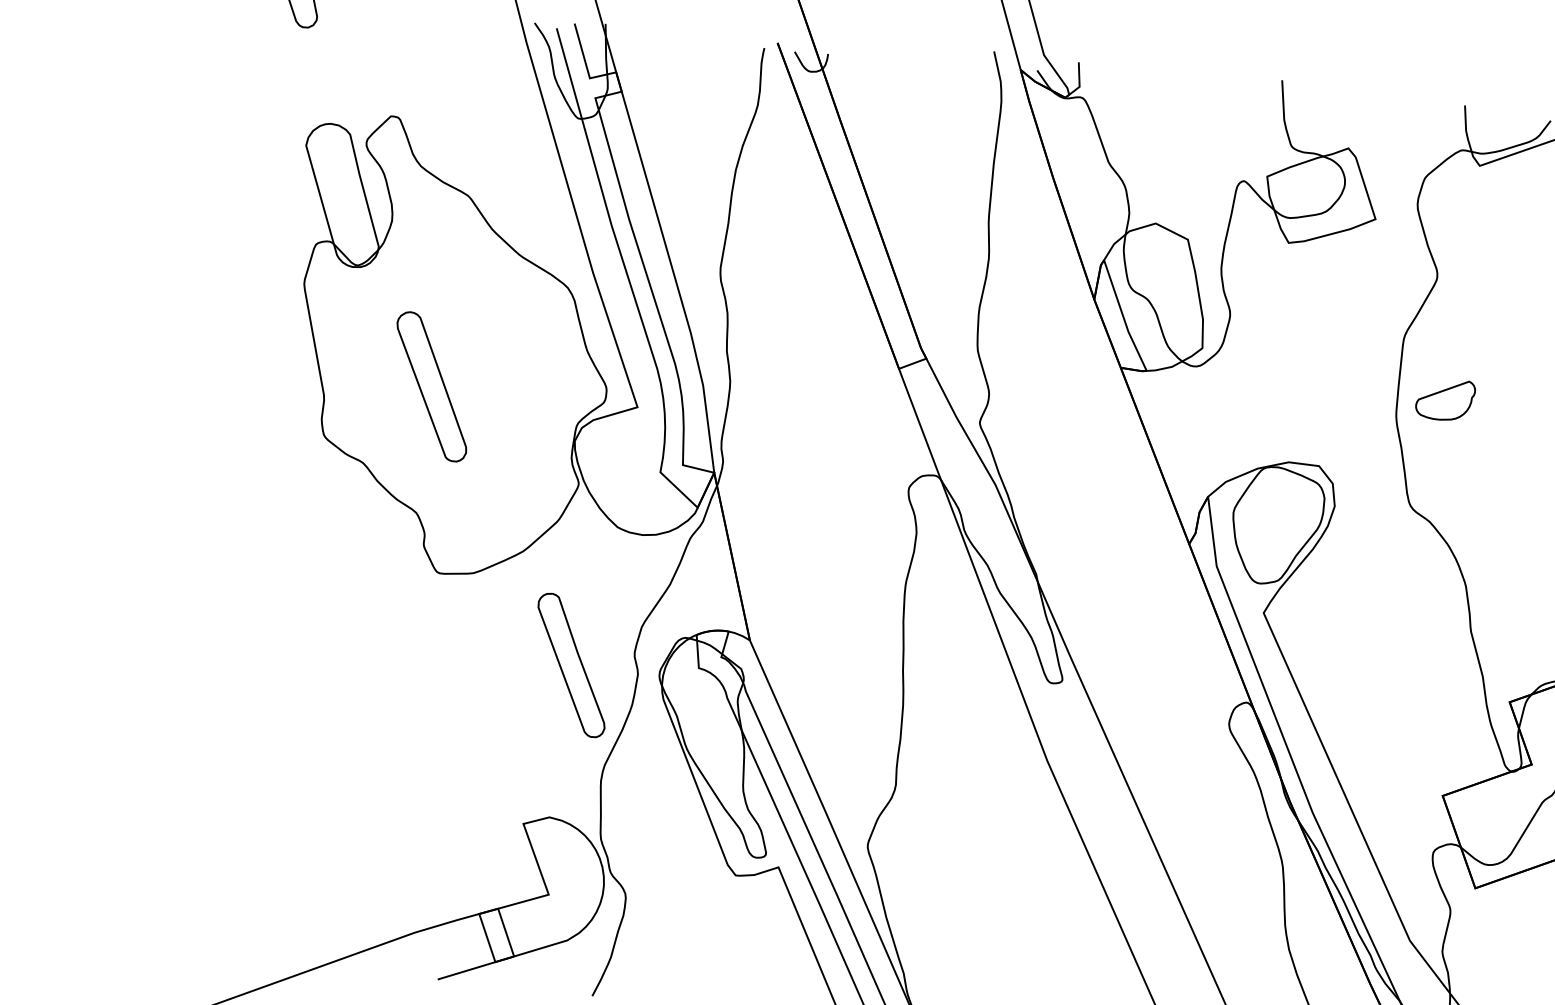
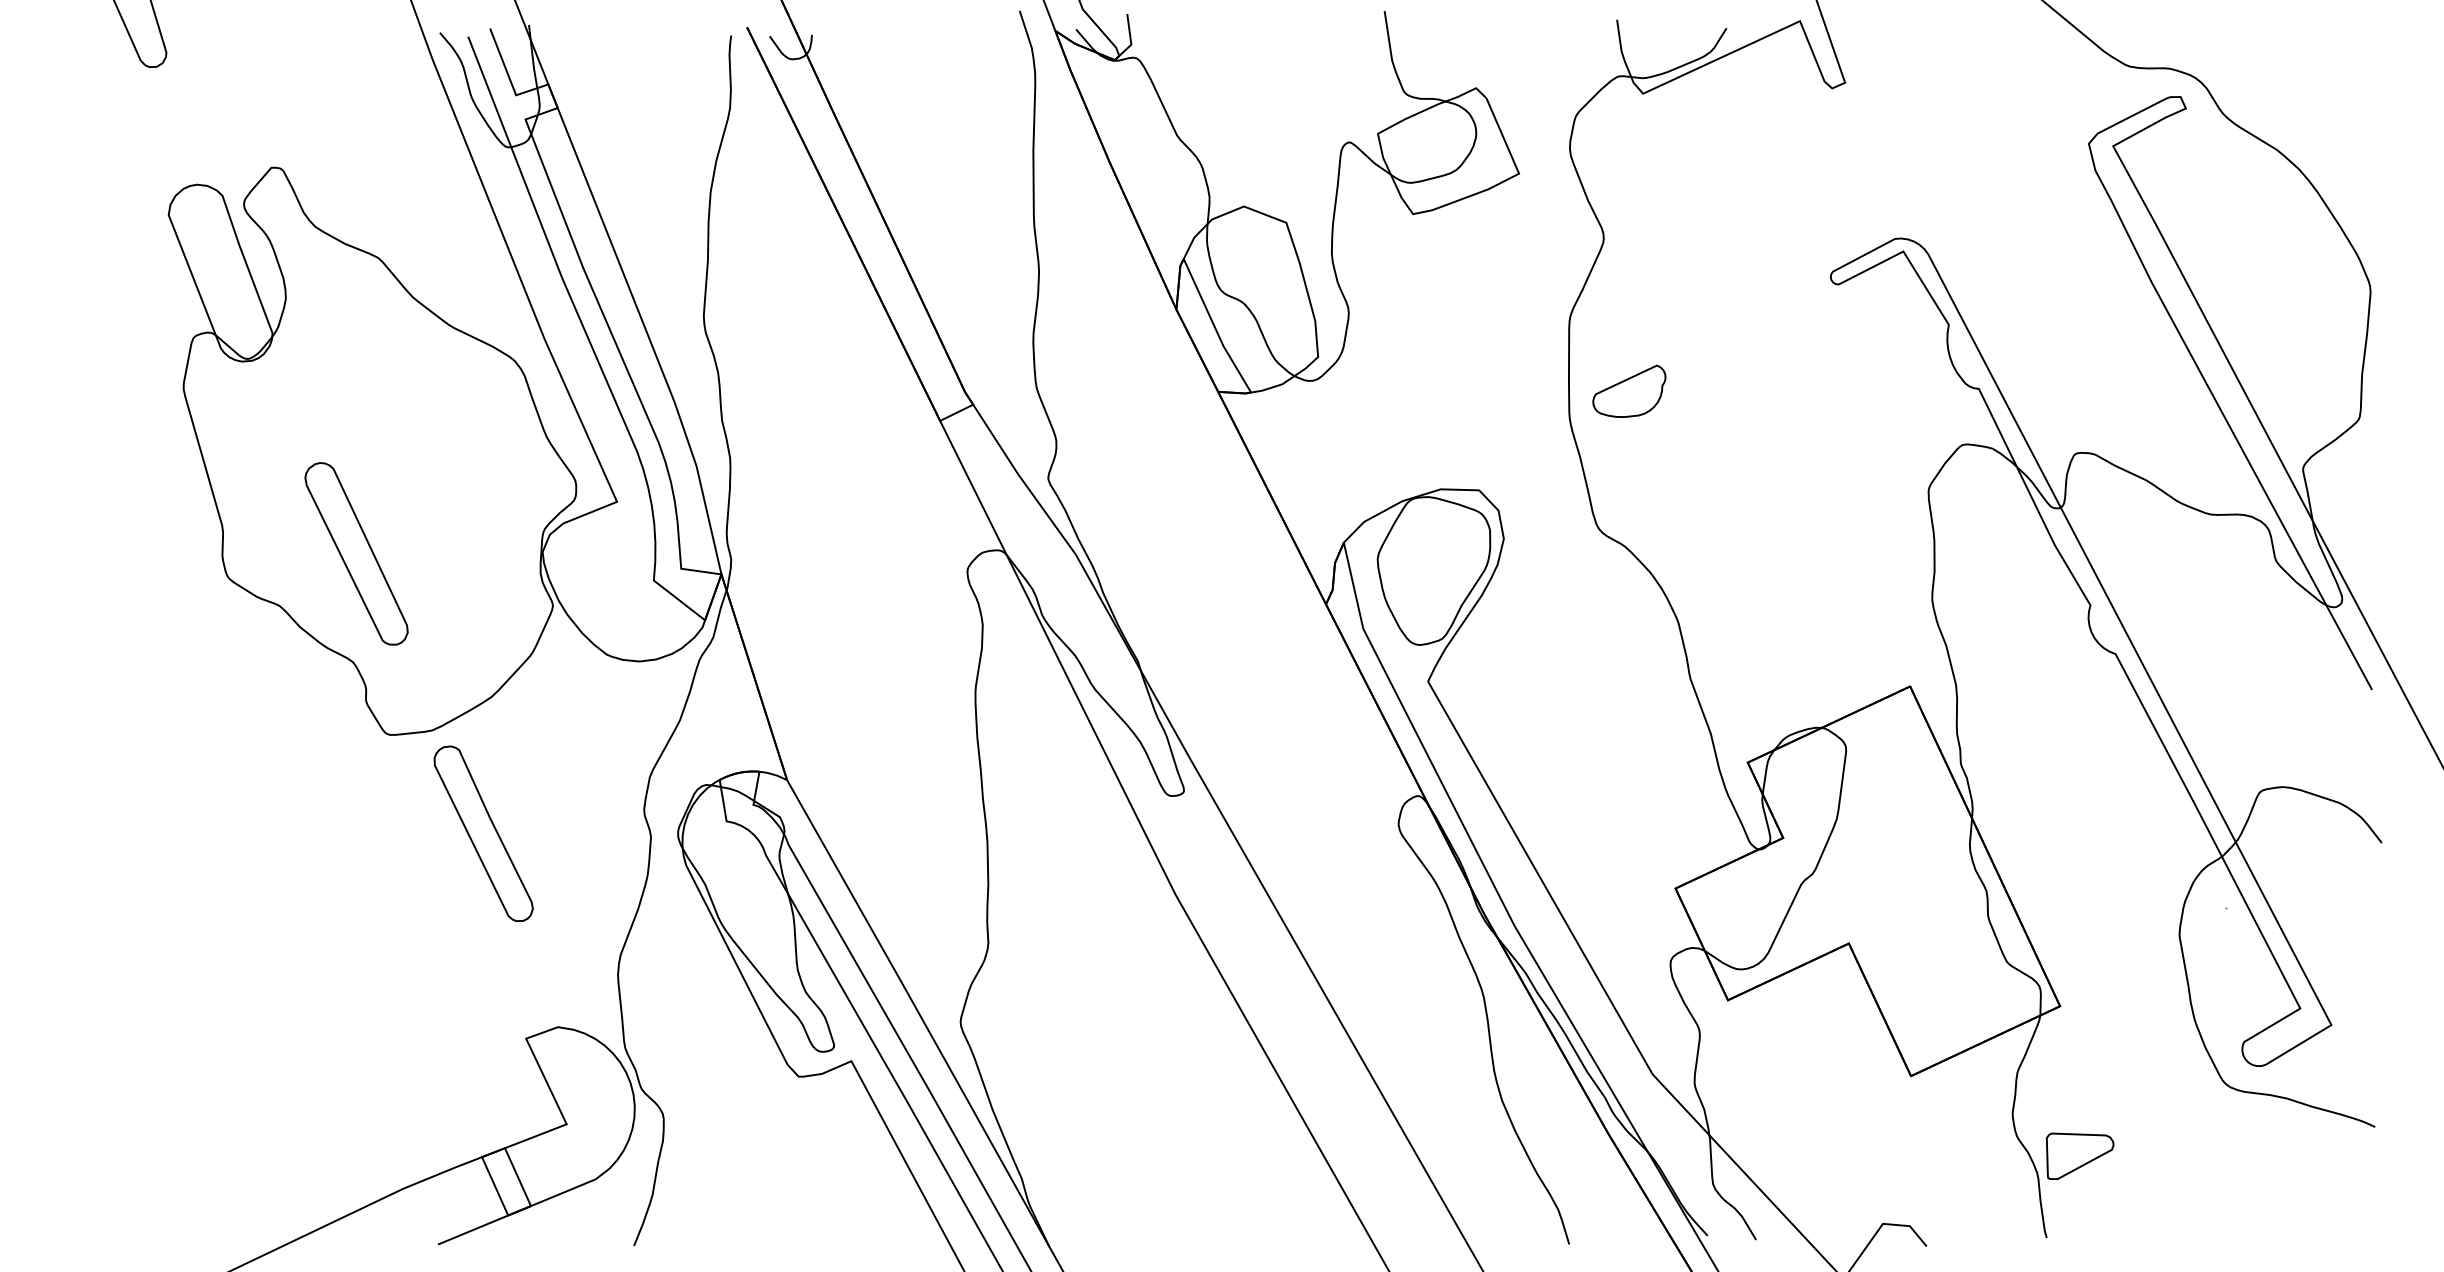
part: (431, 386) -> (356, 553), moved
part: (571, 665) -> (483, 833), moved

